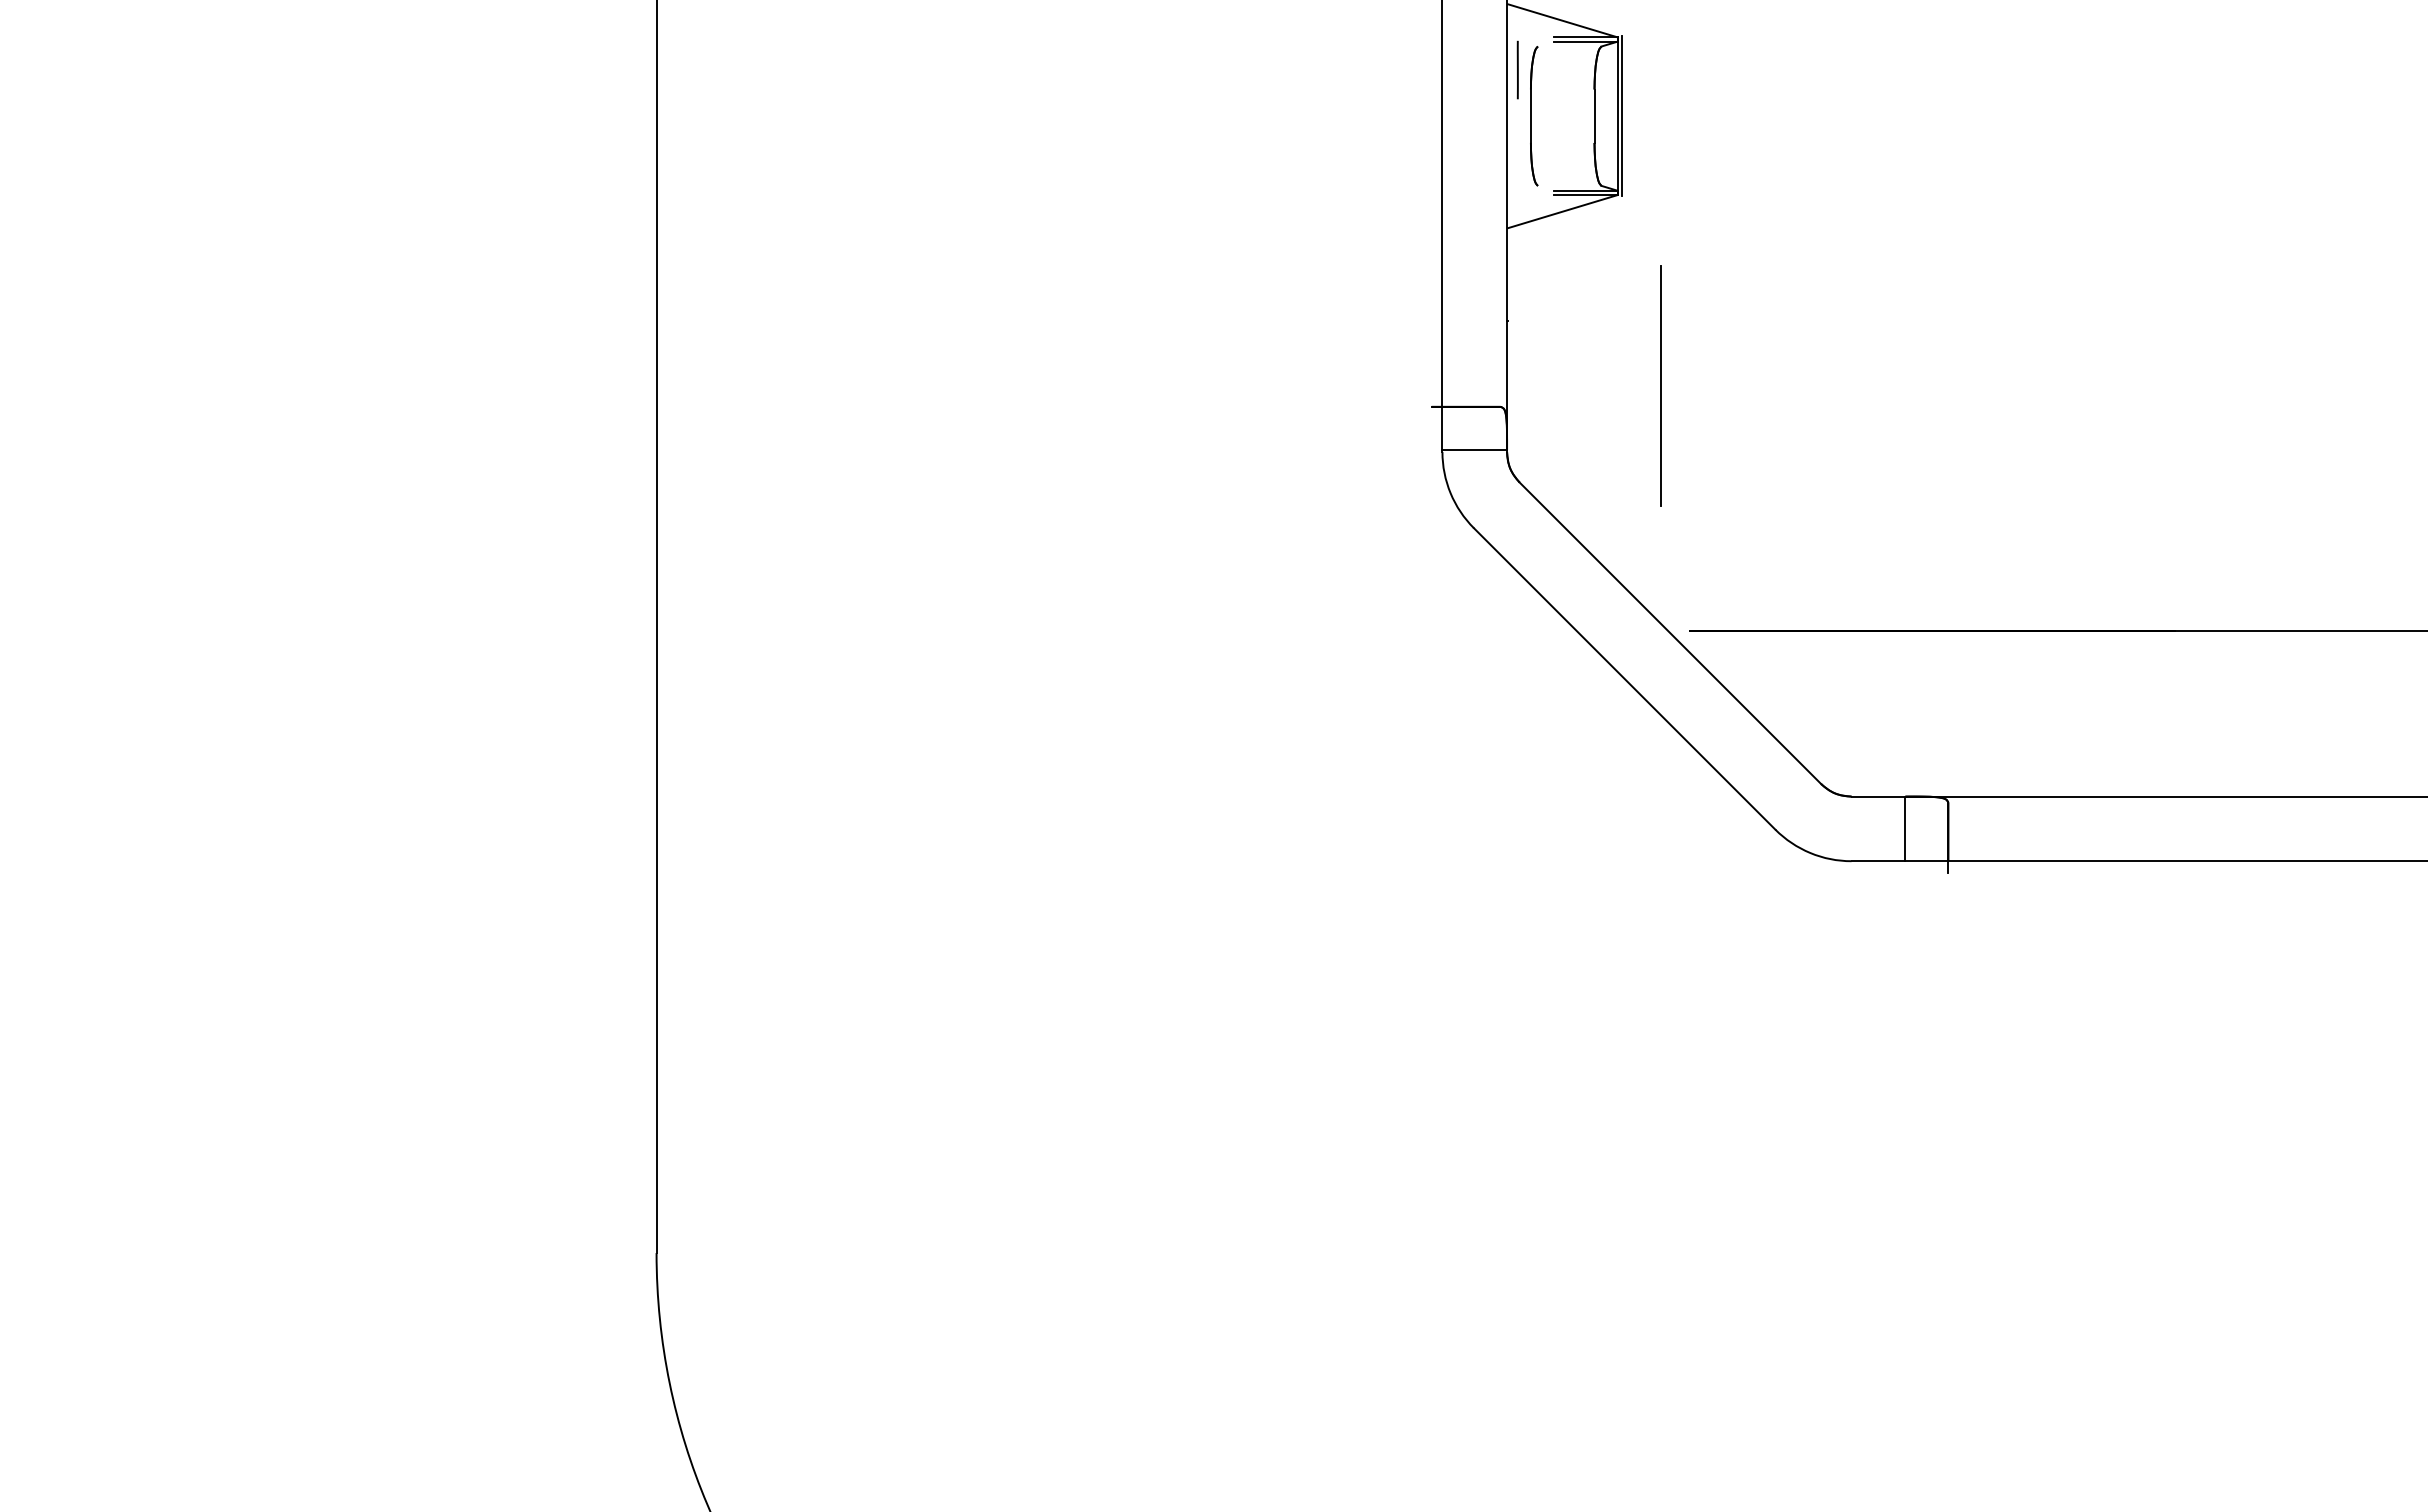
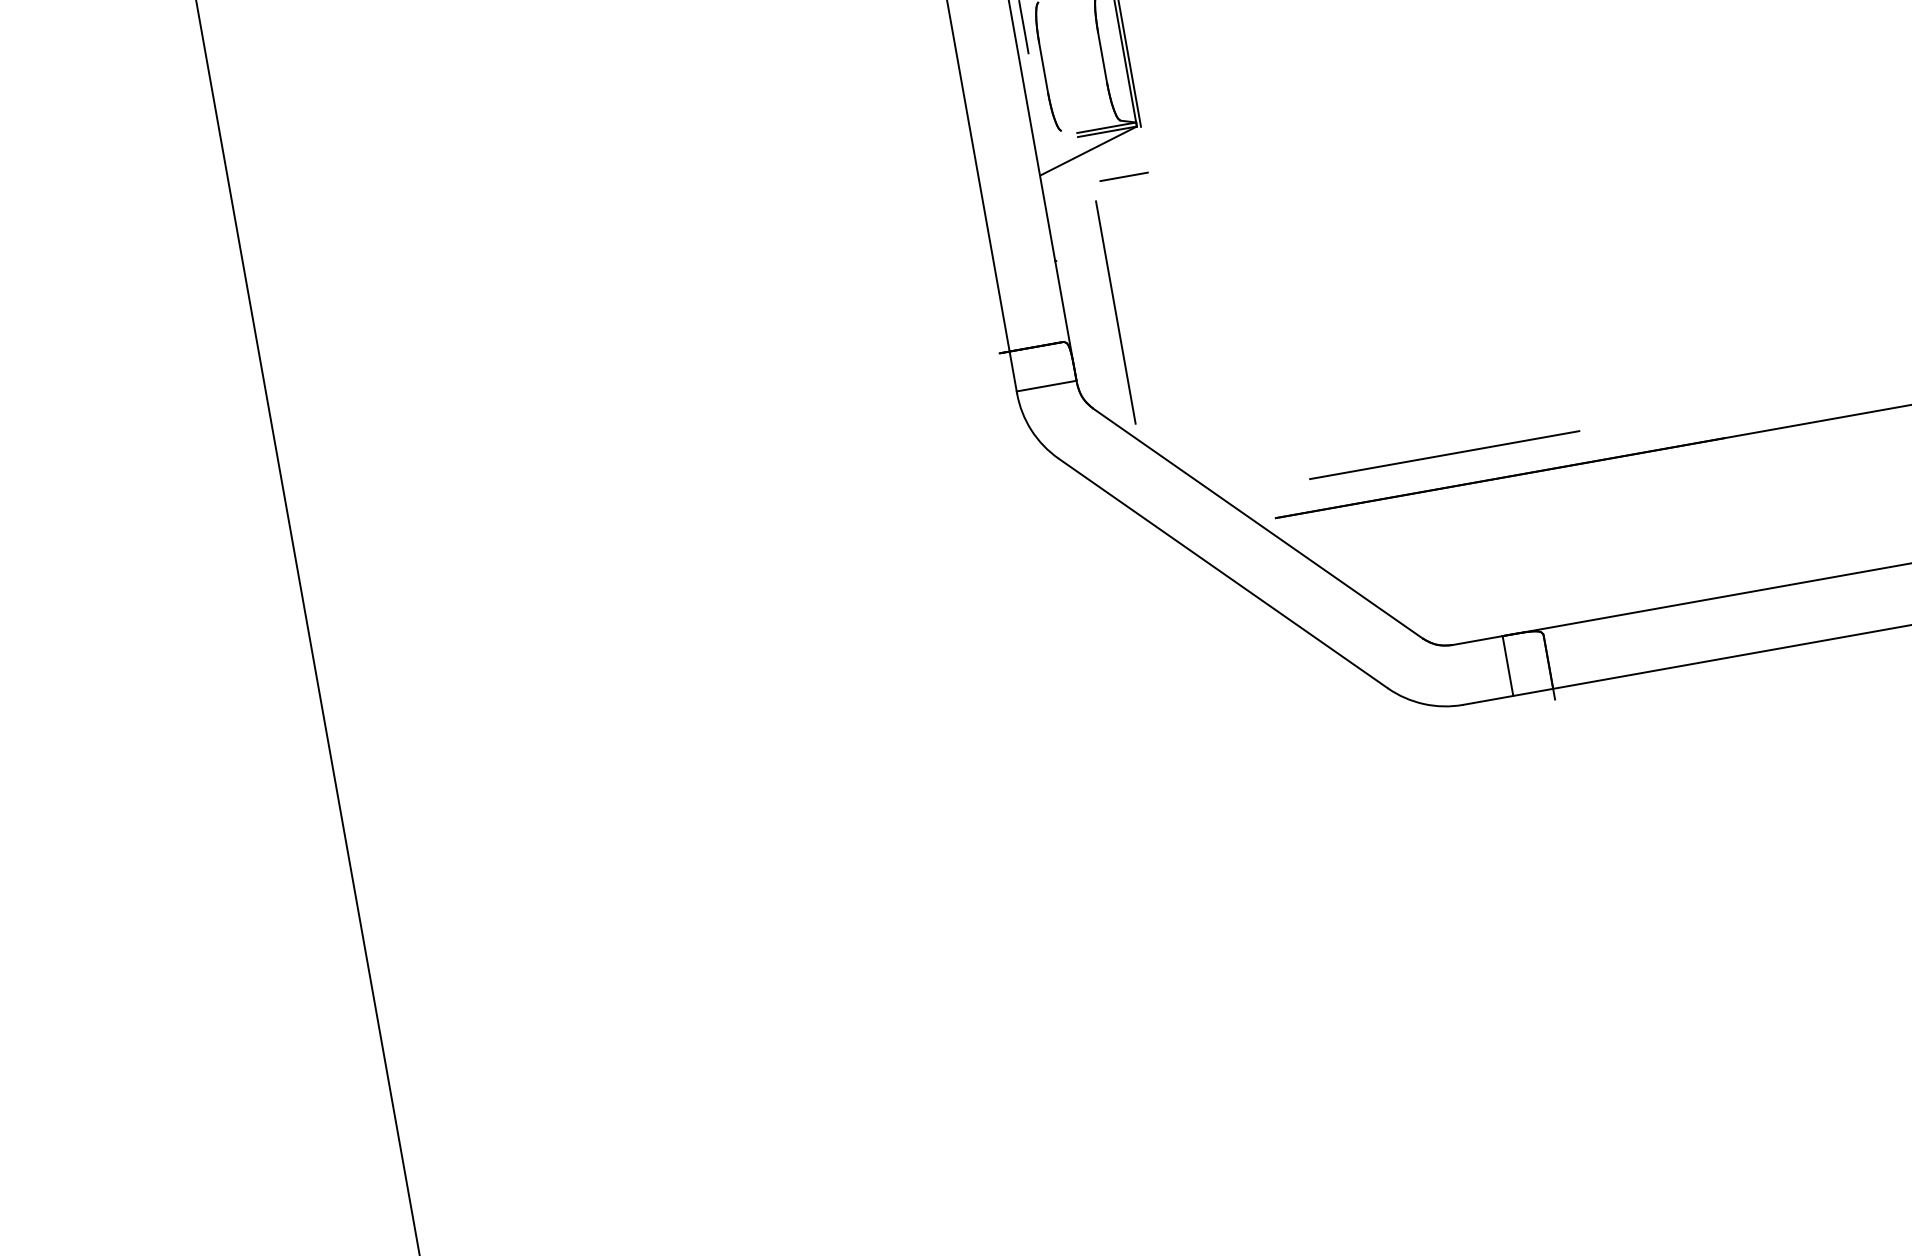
line: (1594, 245) -> (1123, 177), added
line: (1660, 385) -> (1115, 312), moved
line: (1878, 596) -> (1444, 455), added

